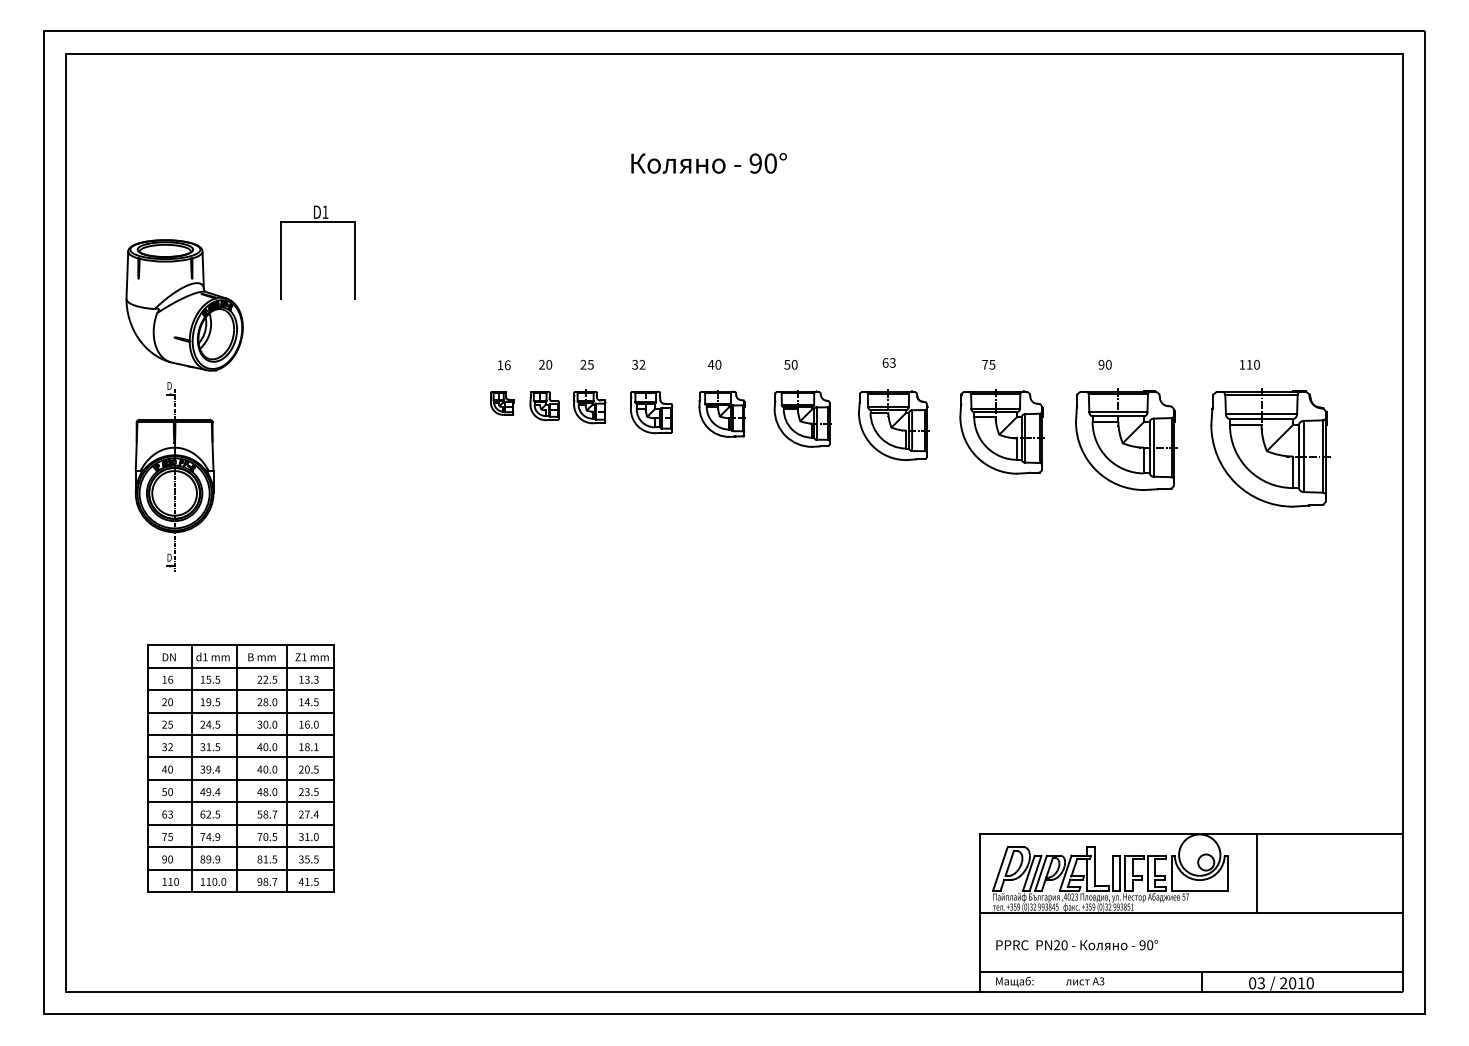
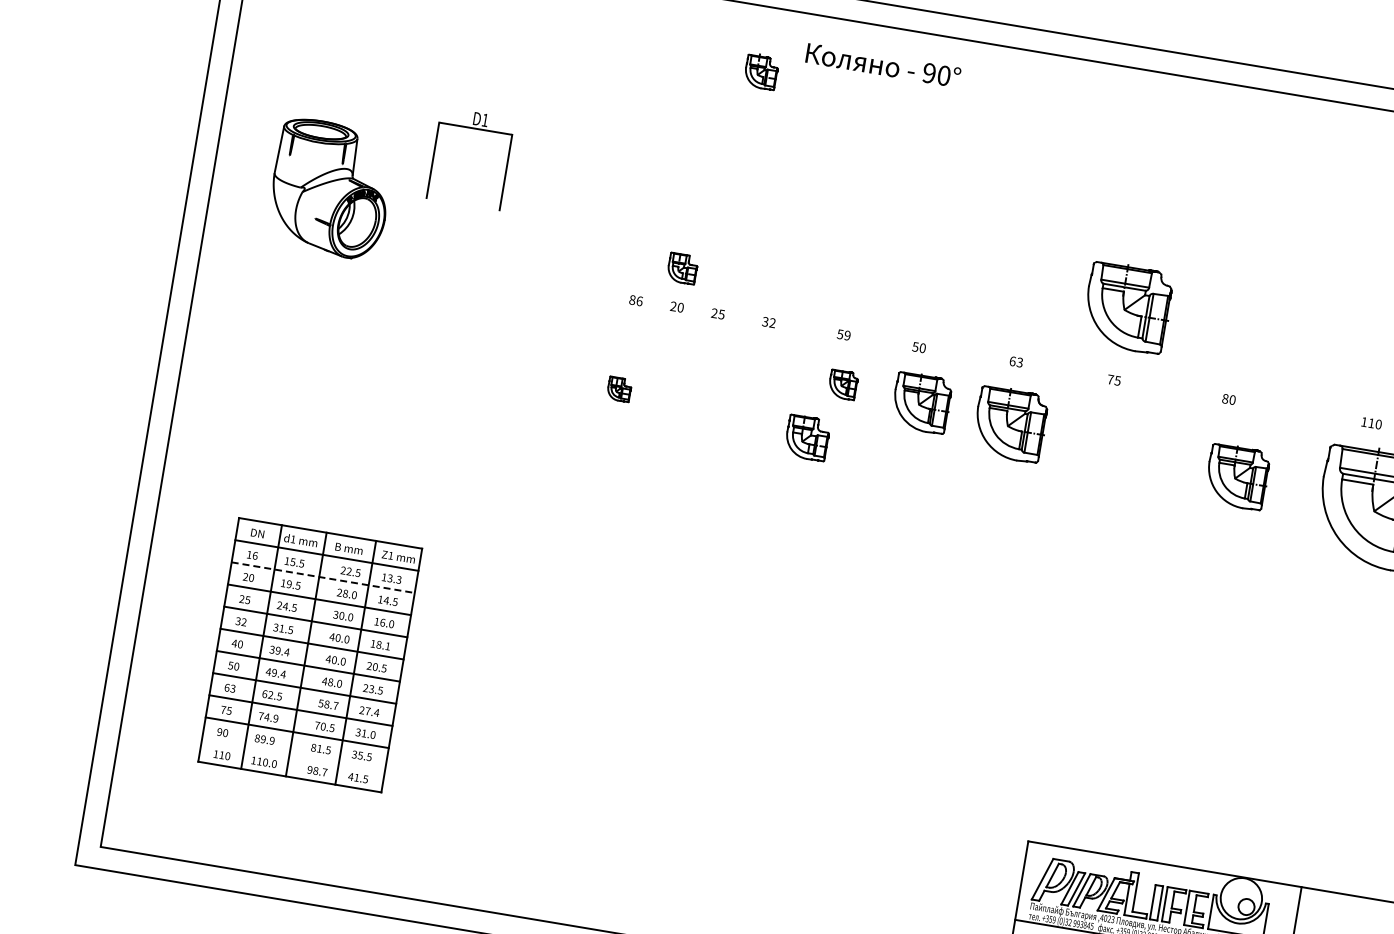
text: (708, 163) -> (882, 65), moved
text: (714, 364) -> (843, 334), 40 -> 59
text: (1101, 364) -> (1225, 398), 90 -> 80
text: (500, 365) -> (632, 300), 16 -> 86
part: (502, 403) -> (619, 389), moved
part: (544, 406) -> (682, 269), moved
part: (589, 406) -> (761, 71), moved
part: (651, 412) -> (807, 438), moved
part: (721, 413) -> (842, 384), size x0.6
part: (1001, 431) -> (1127, 307), moved
part: (1126, 439) -> (1237, 476), size x0.6
part: (174, 476) -> (292, 356), removed
line: (241, 690) -> (323, 578), solid -> dashed
line: (241, 869) -> (293, 754), removed

